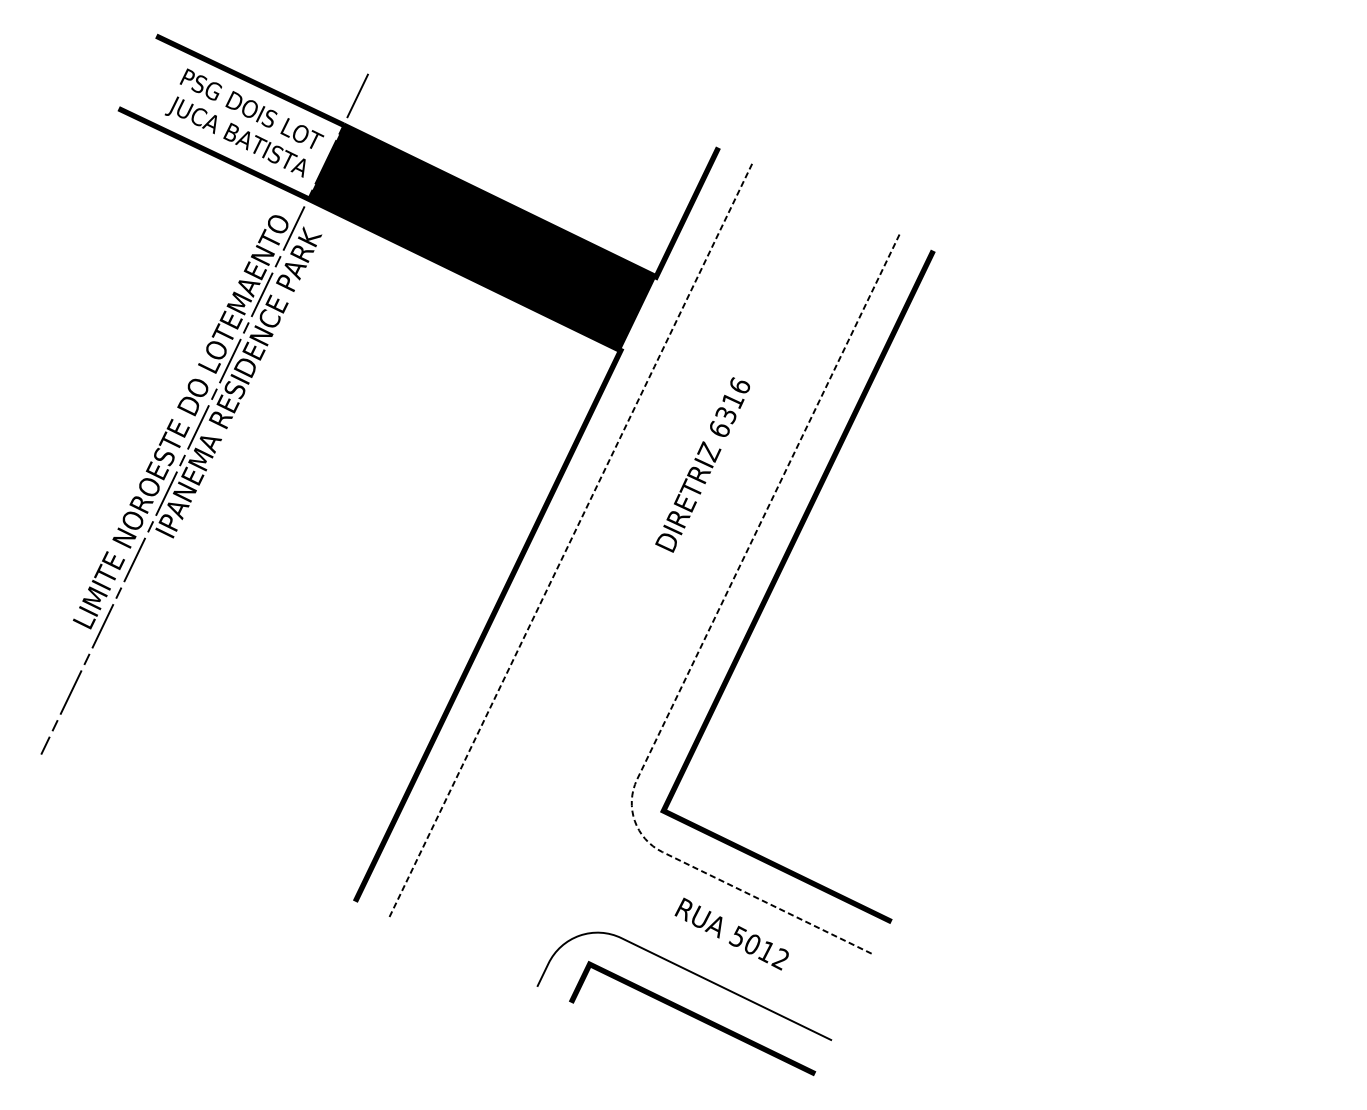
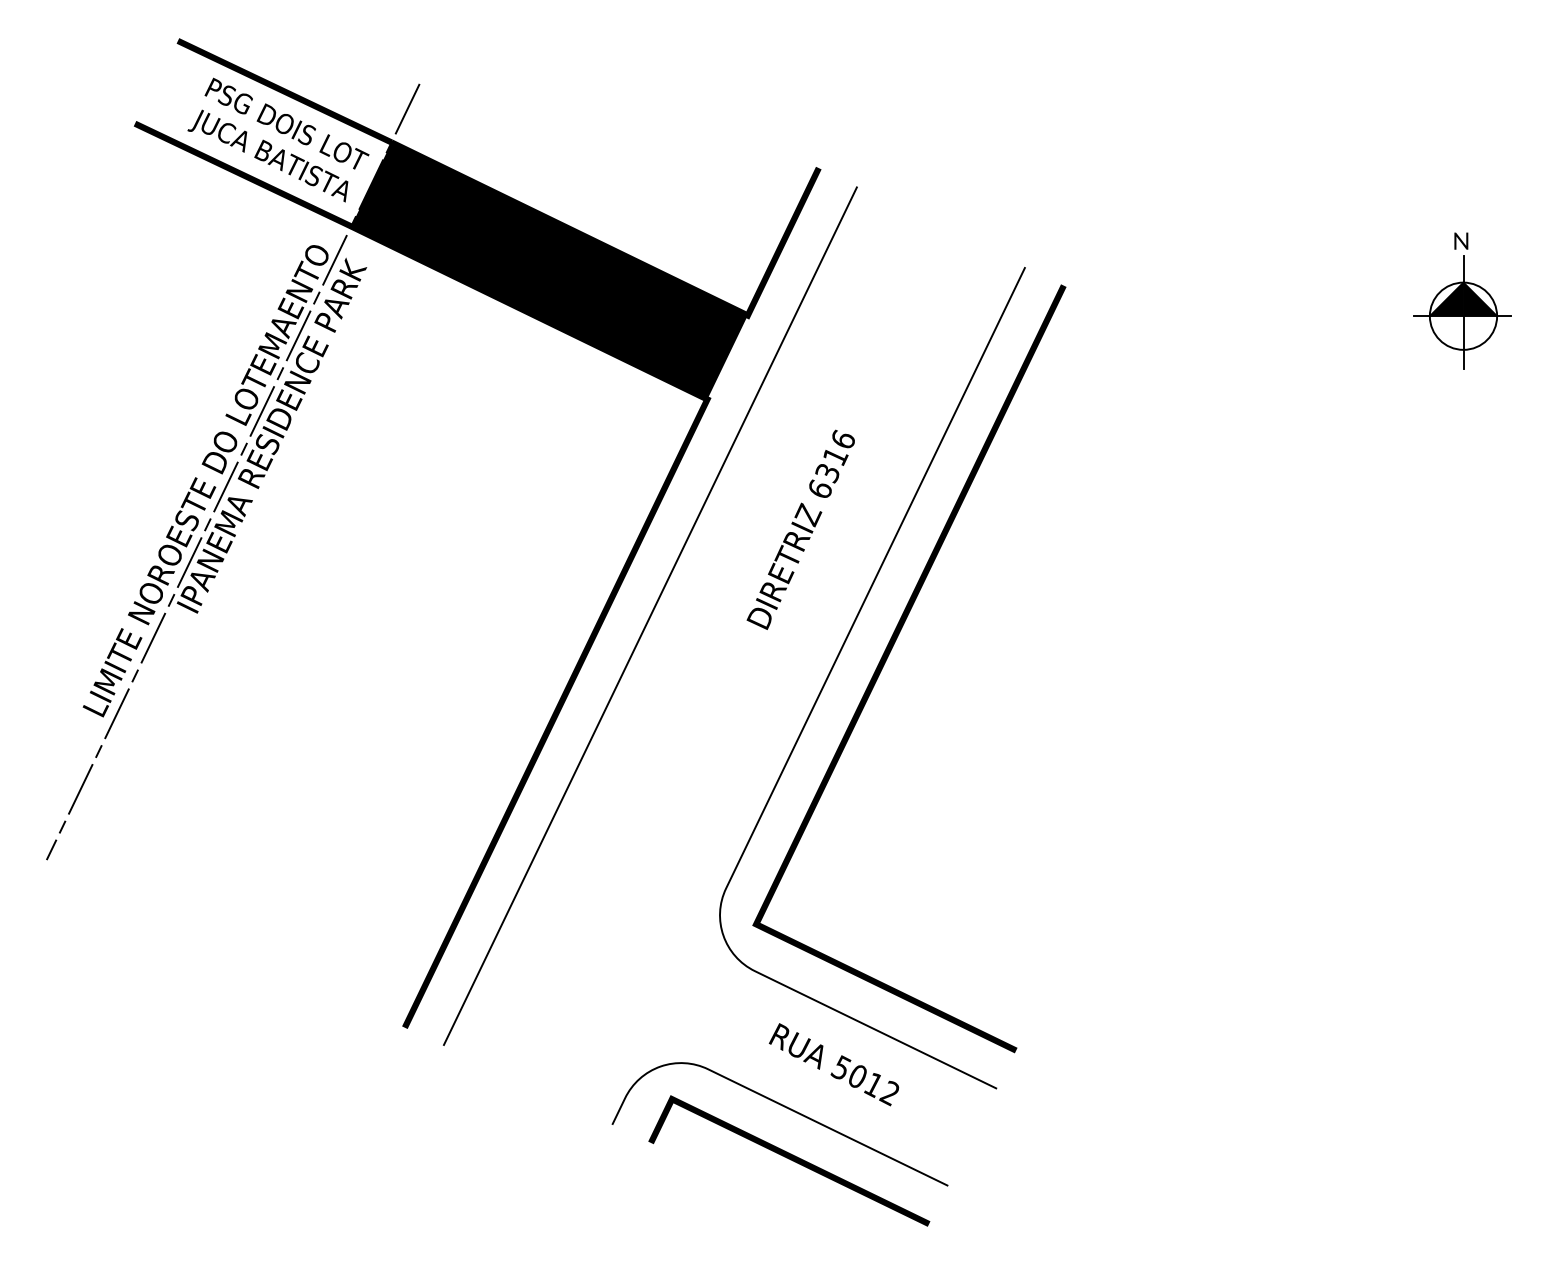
part: (1282, 263) -> (1462, 300), added
line: (570, 540) -> (650, 615), dashed -> solid
line: (693, 662) -> (790, 755), dashed -> solid

